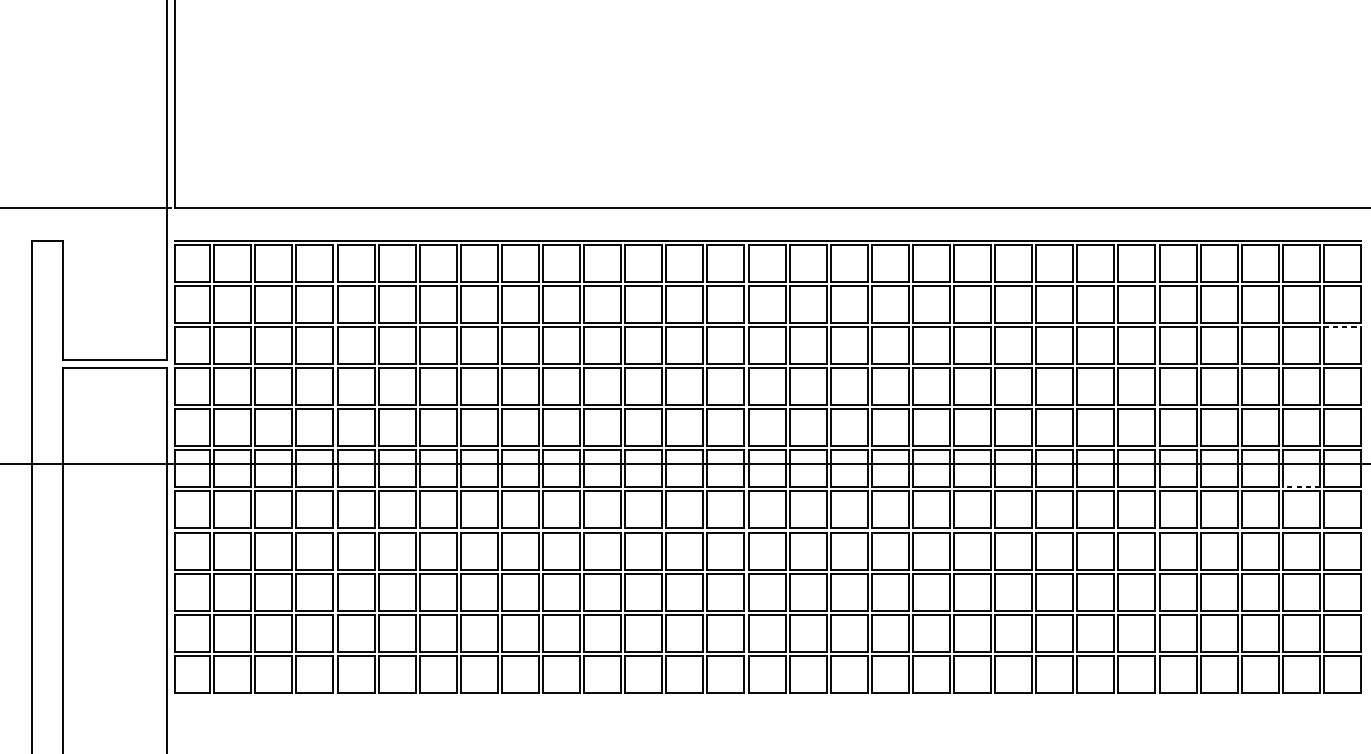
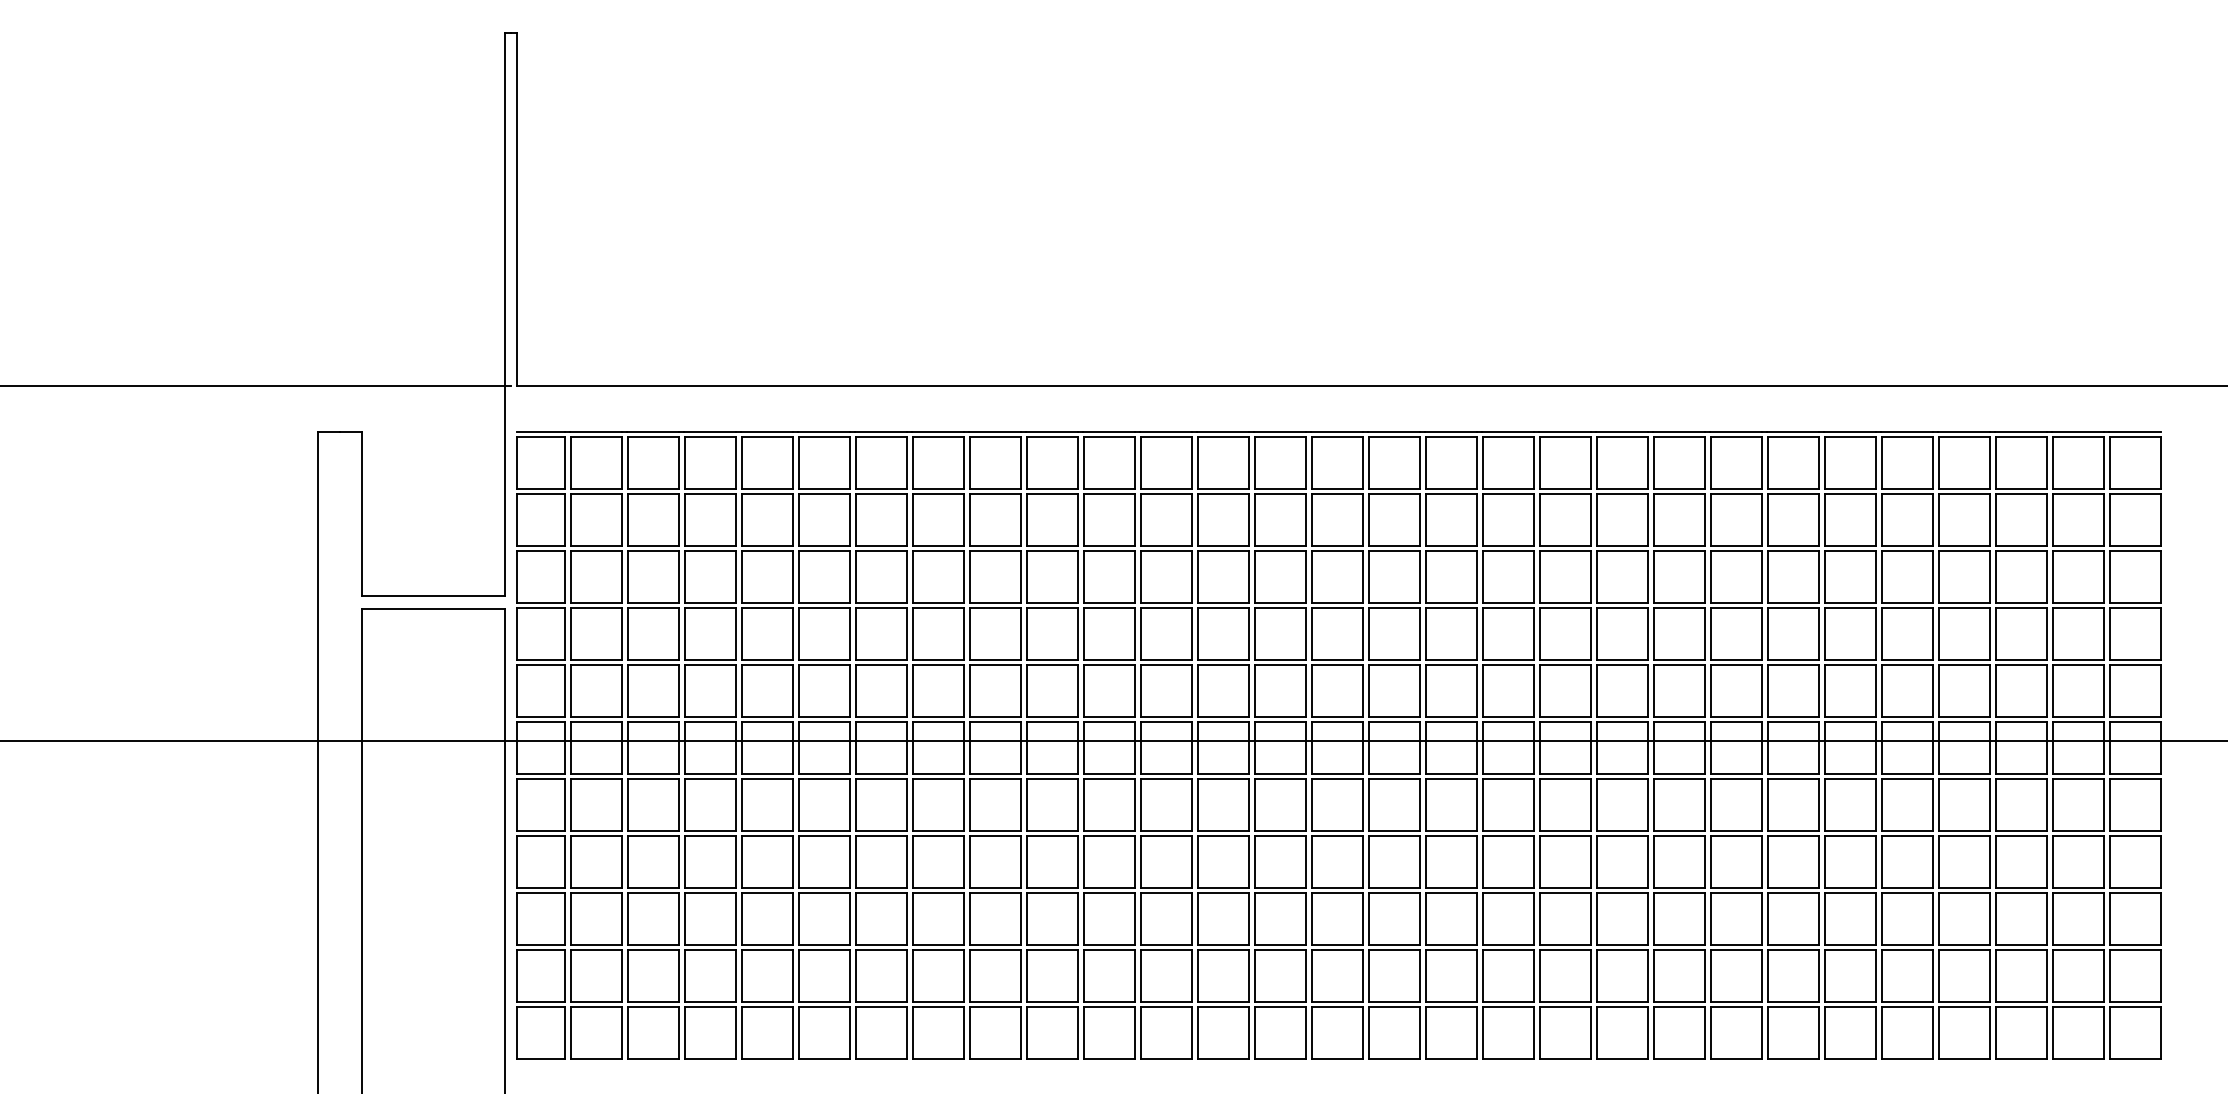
line: (1342, 327) -> (2135, 551), dashed -> solid
line: (1301, 487) -> (2078, 773), dashed -> solid

